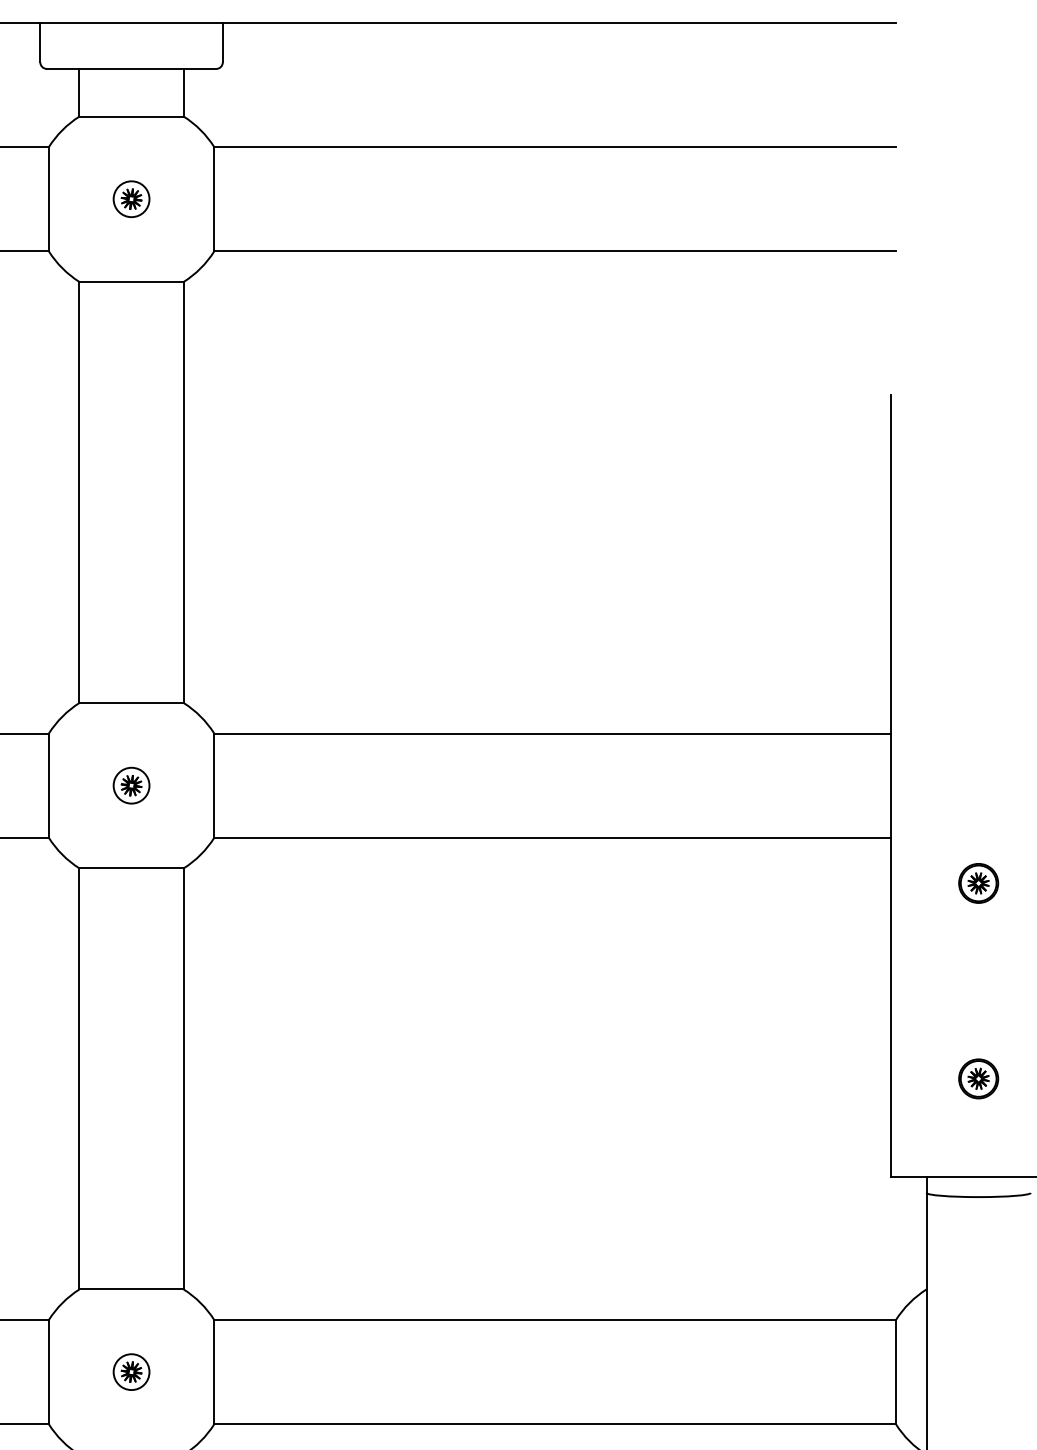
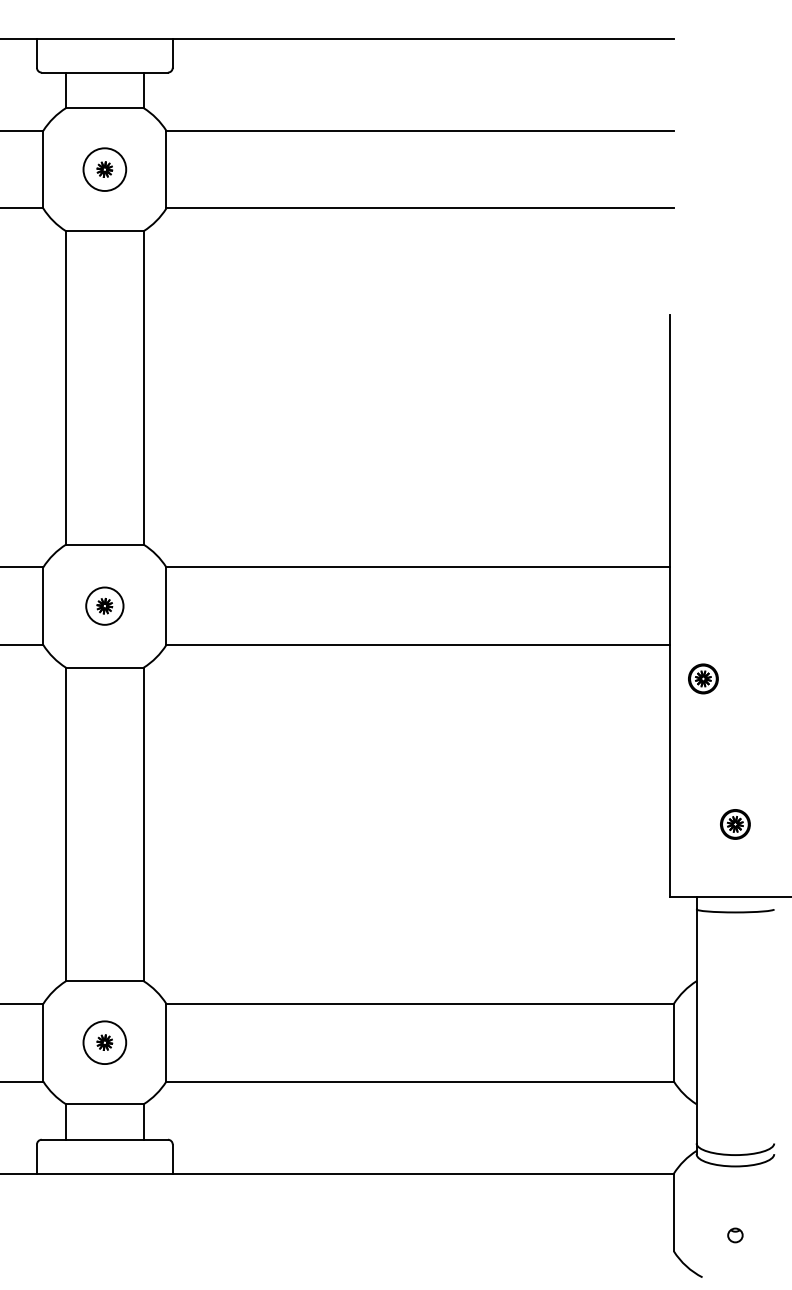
circle: (131, 199) -> (104, 169), size x1.6
circle: (131, 784) -> (104, 605), size x1.4
part: (978, 882) -> (703, 678), moved
circle: (131, 1371) -> (104, 1042), size x1.6

